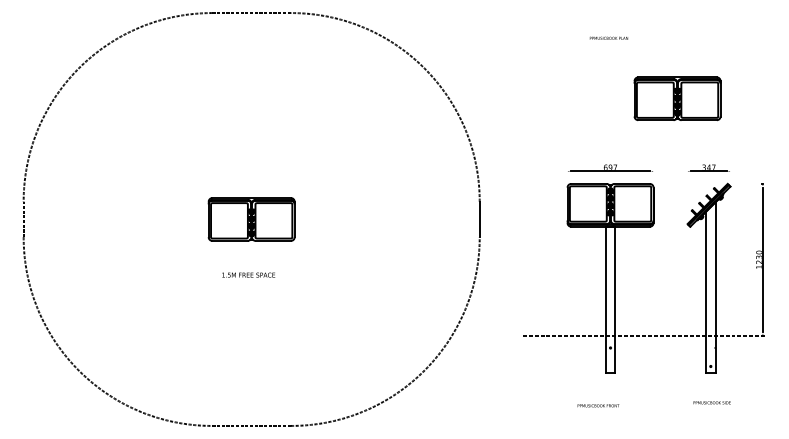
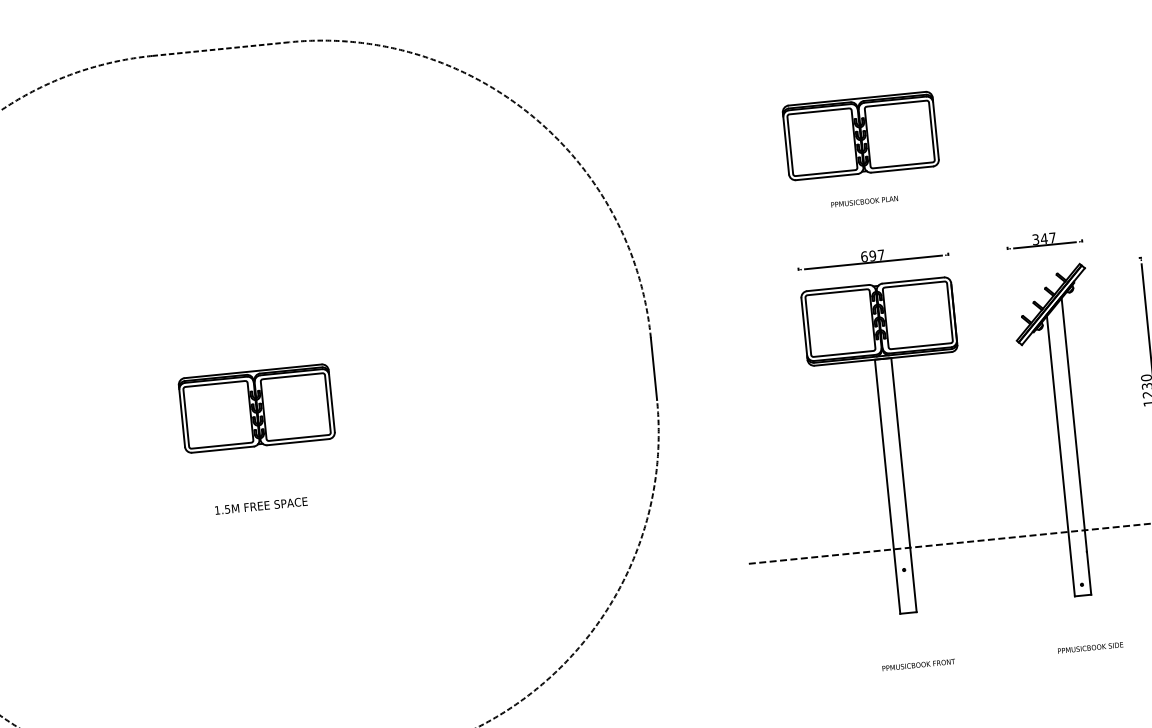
text: (608, 37) -> (863, 200), moved
part: (677, 98) -> (860, 135), moved
text: (598, 405) -> (918, 664), moved

